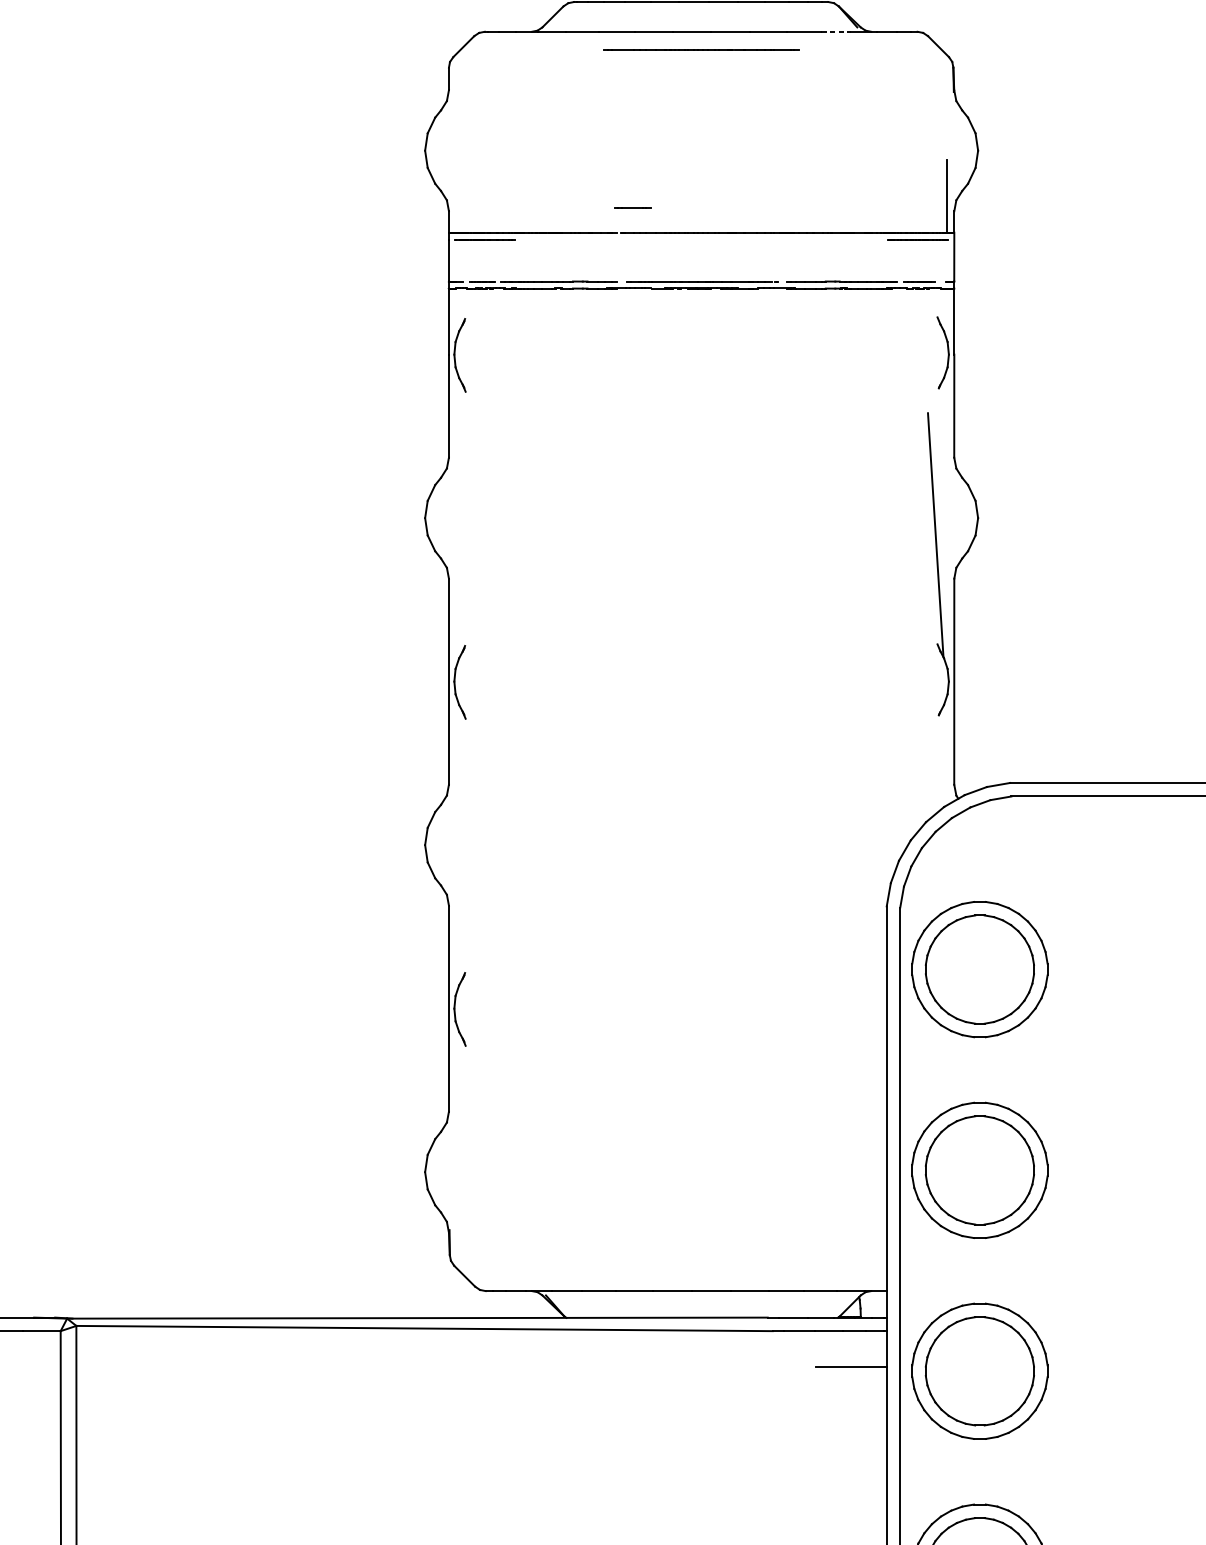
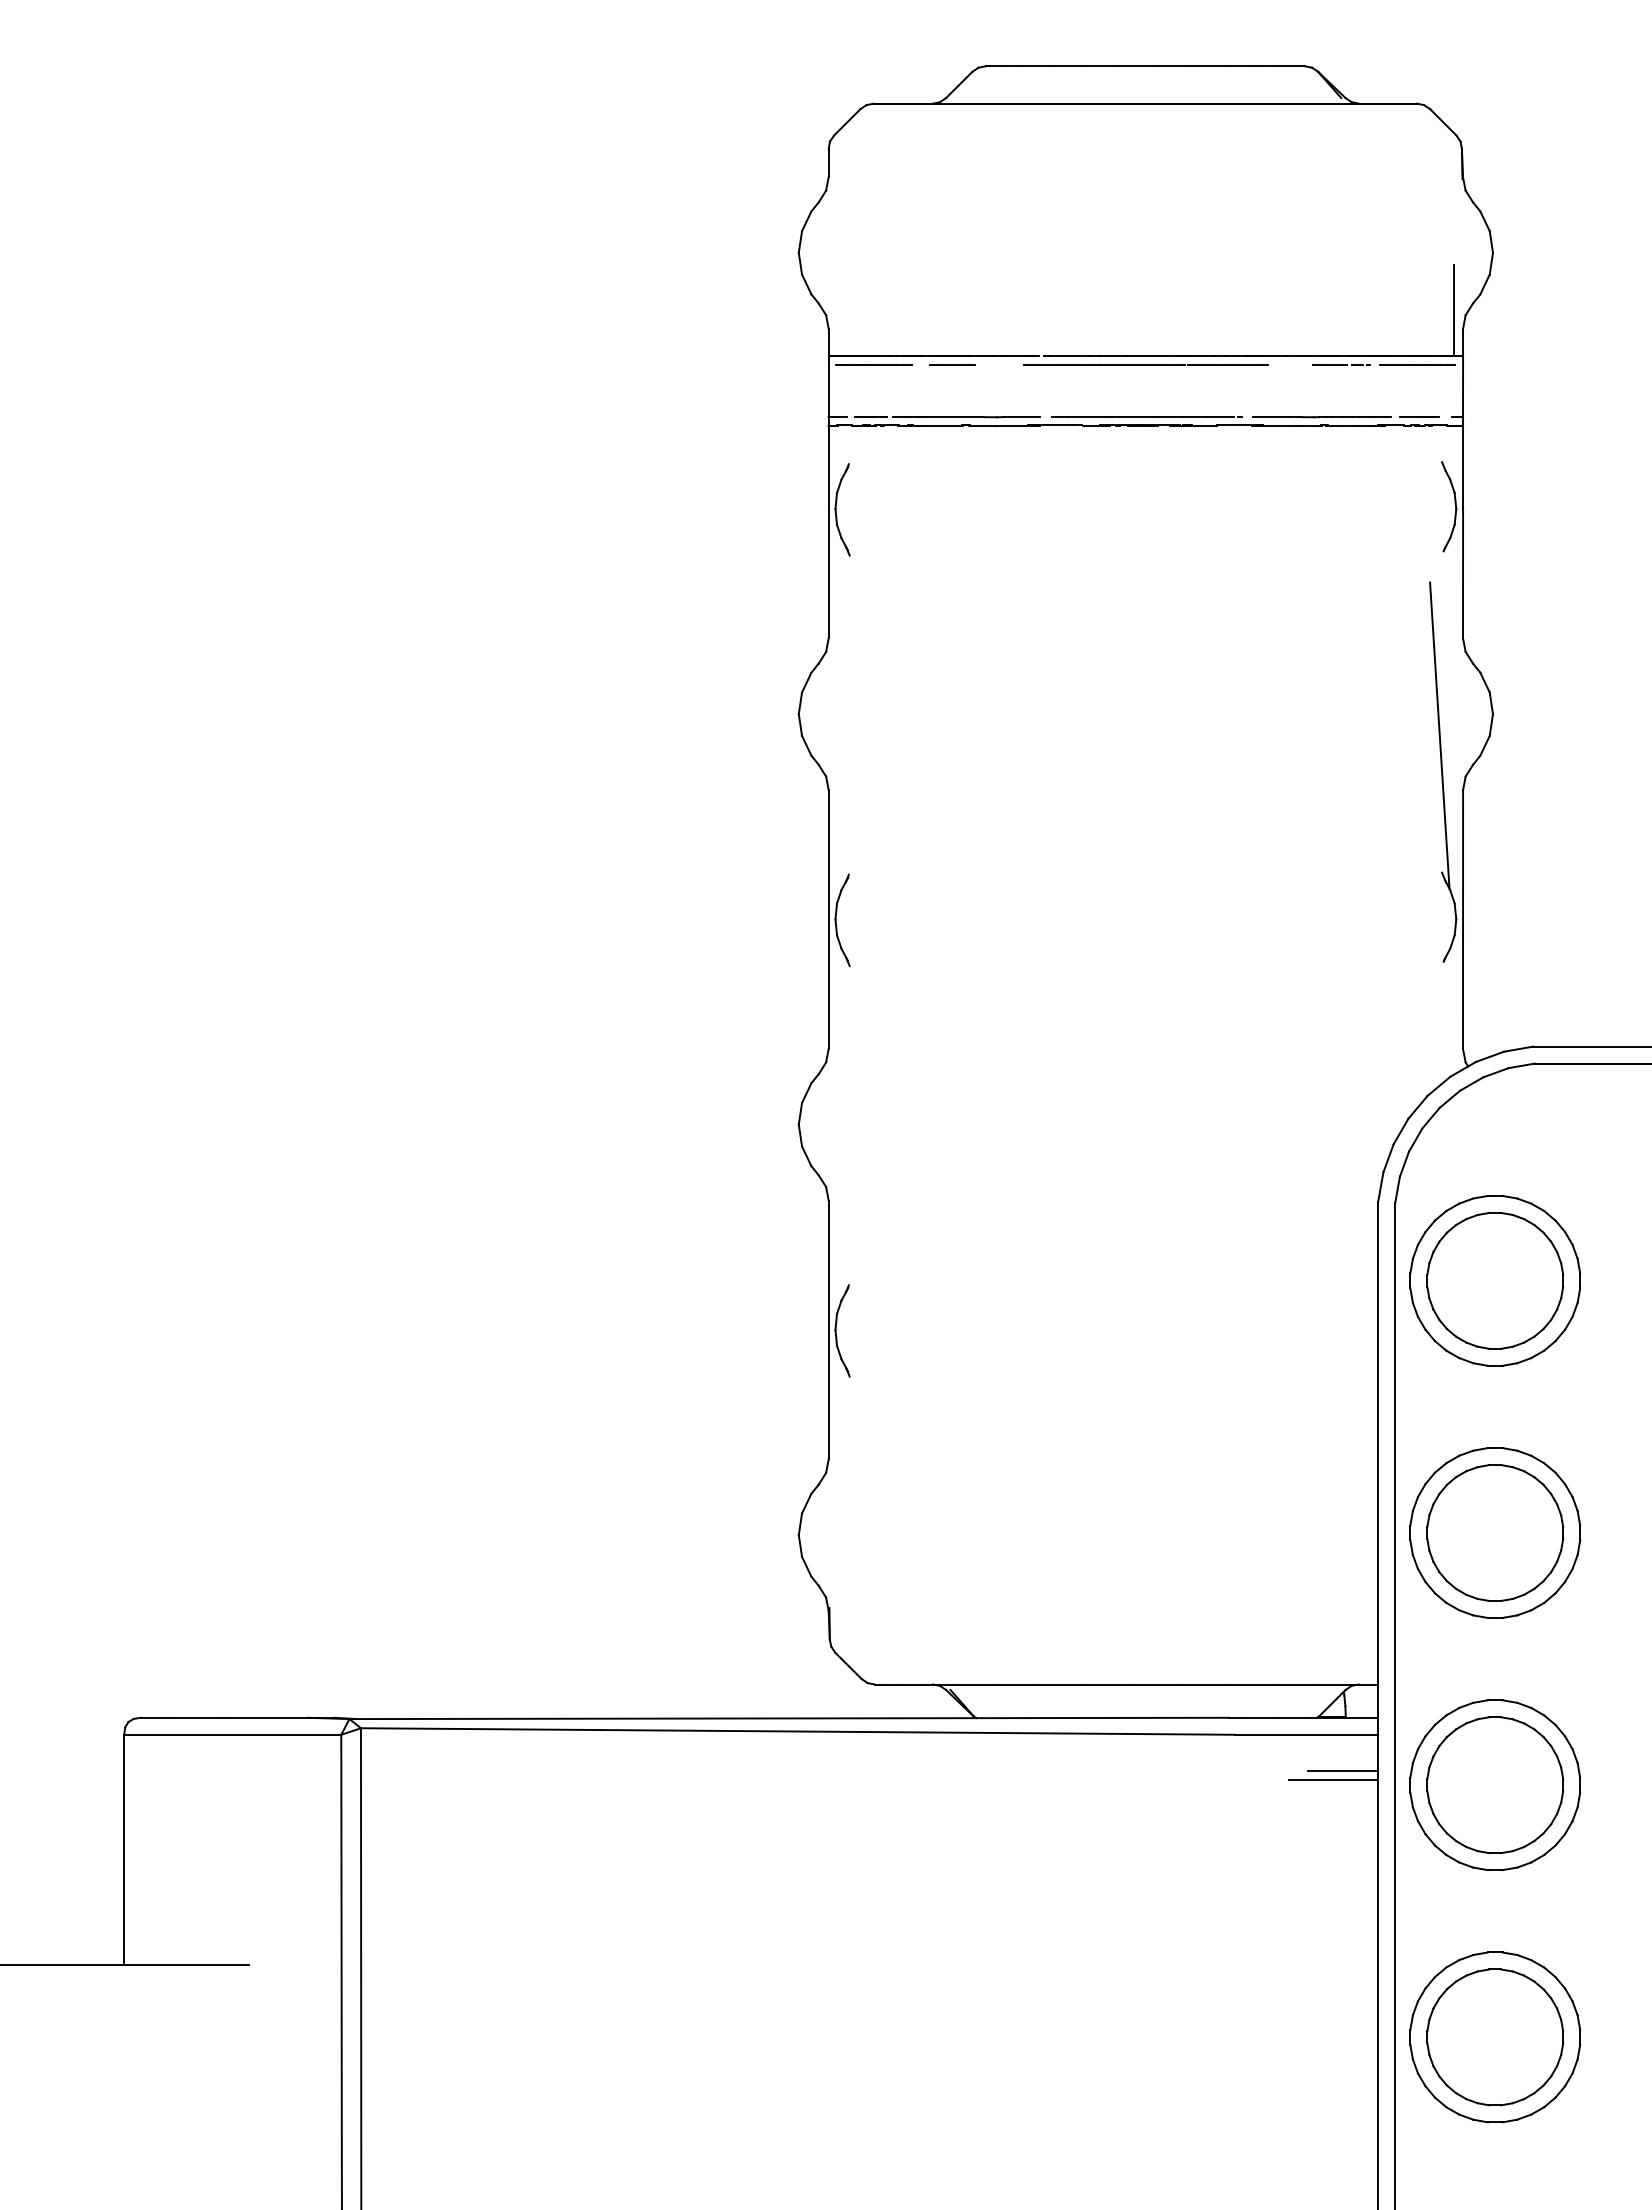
line: (836, 31) -> (1315, 103), dashed -> solid
line: (701, 49) -> (1145, 364), moved
line: (632, 207) -> (952, 364), moved
line: (857, 239) -> (1341, 364), added
line: (859, 1359) -> (1343, 1770), added

